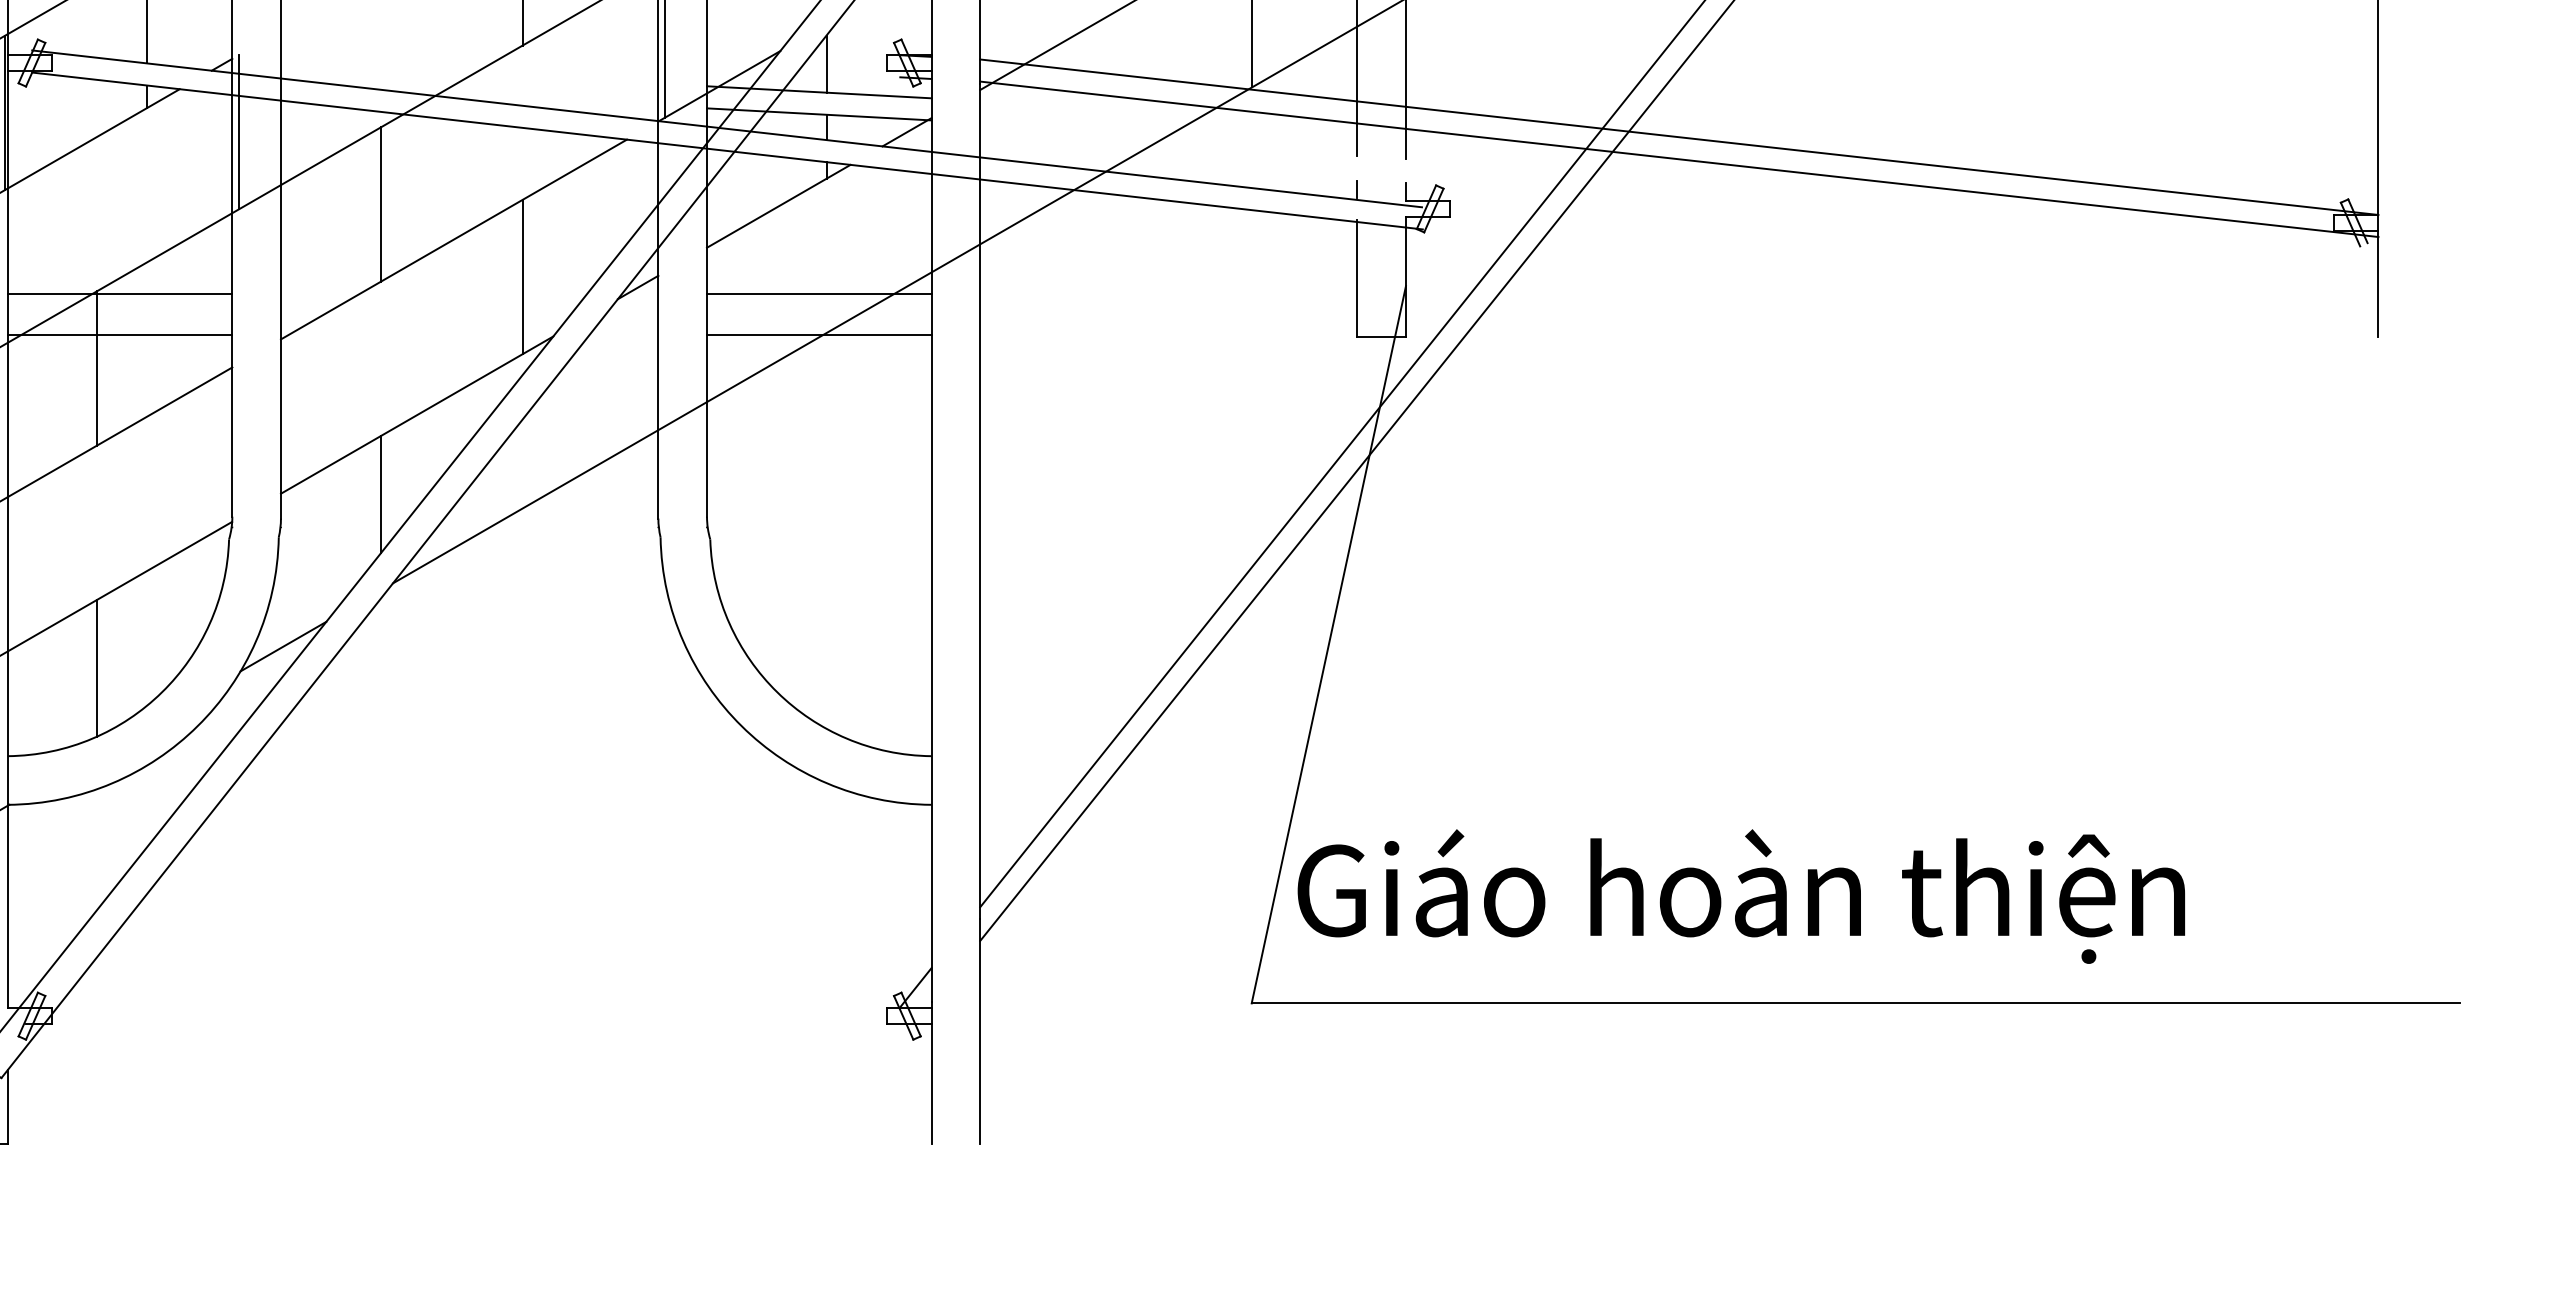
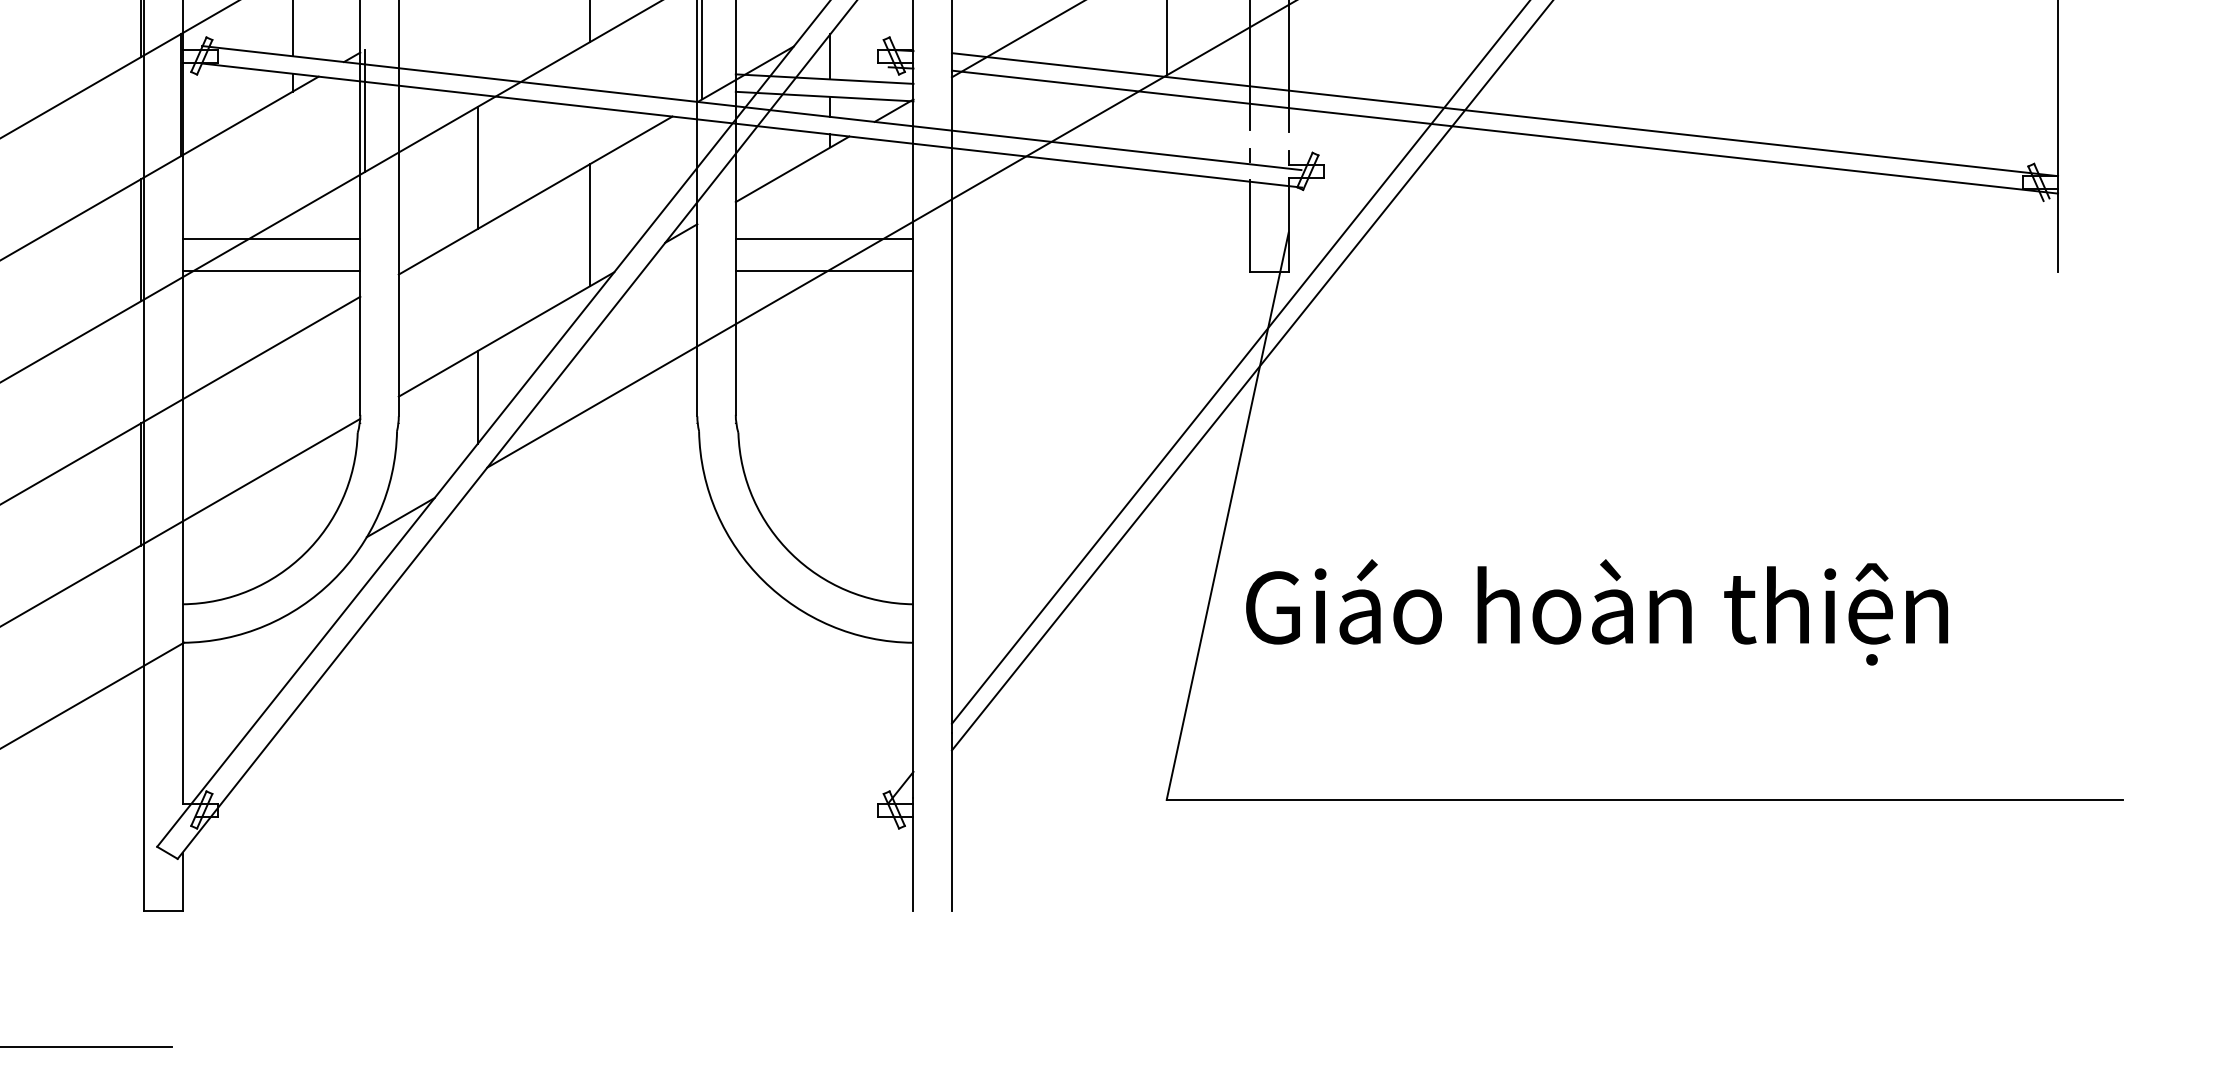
line: (97, 368) -> (253, 297), removed
line: (97, 667) -> (253, 534), removed
text: (1740, 896) -> (1596, 612), moved

